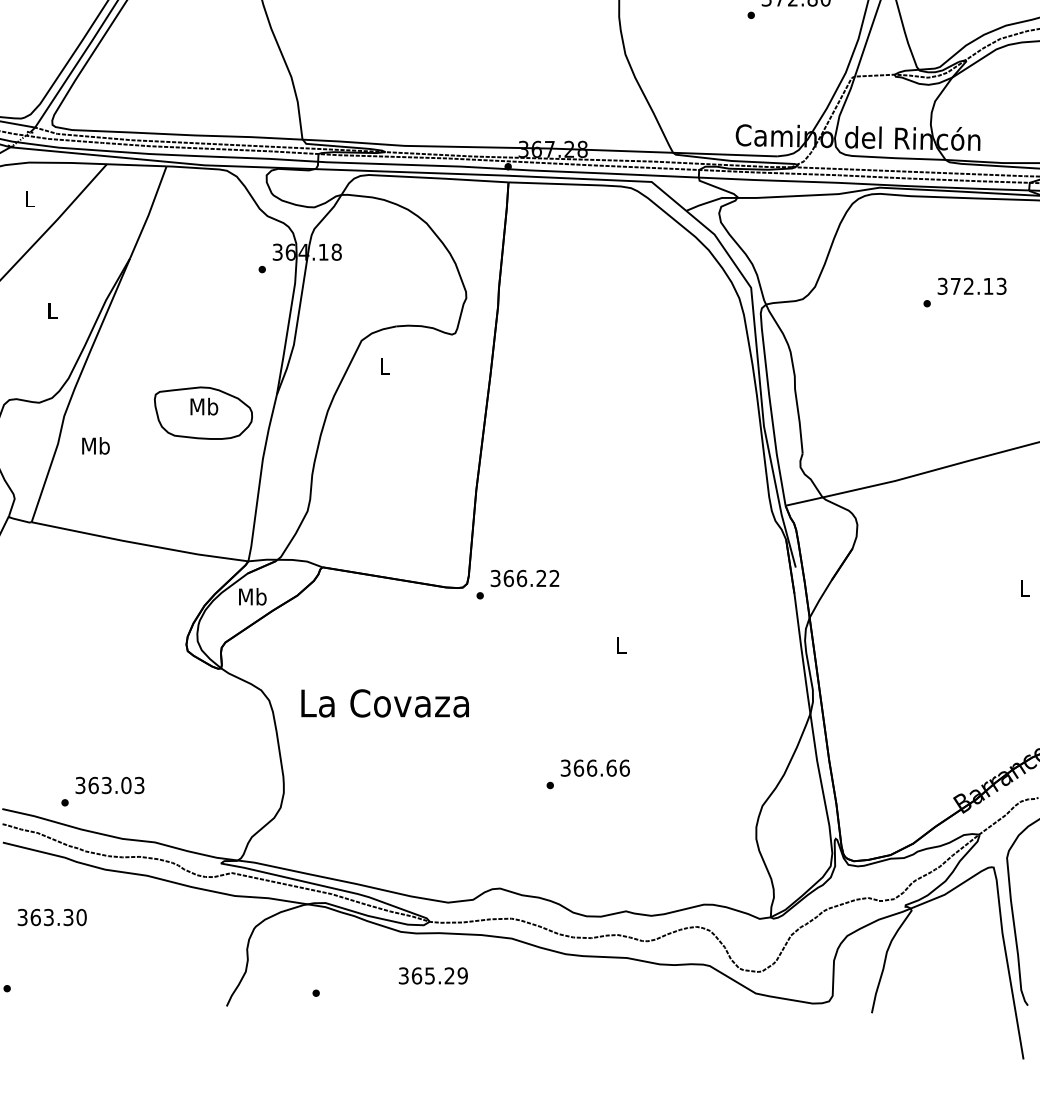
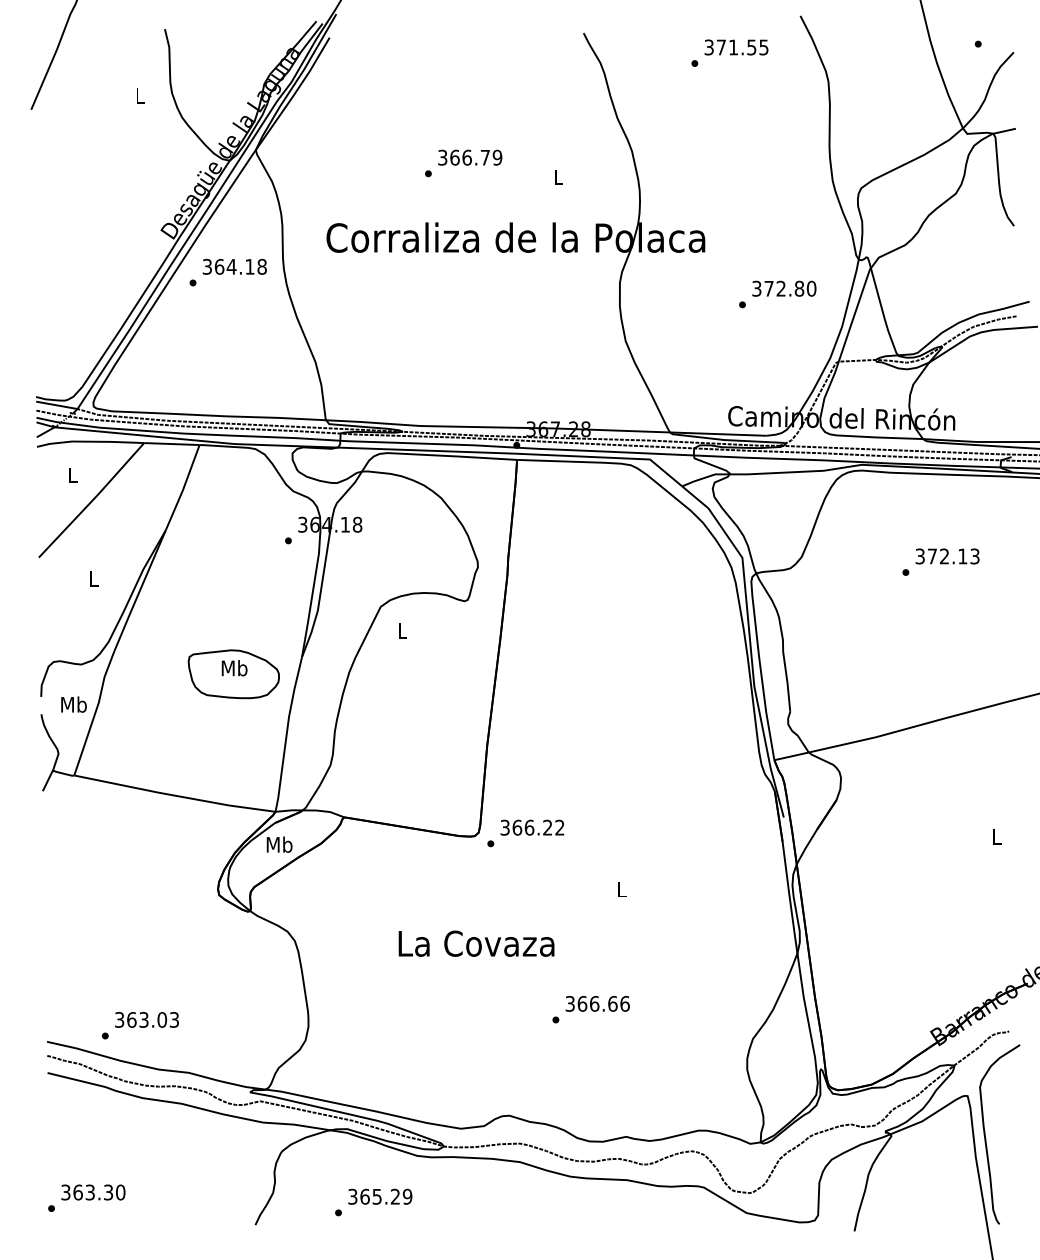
text: (95, 445) -> (73, 704), moved
text: (385, 703) -> (476, 943), moved
text: (52, 917) -> (93, 1192), moved
text: (433, 975) -> (380, 1196), moved

